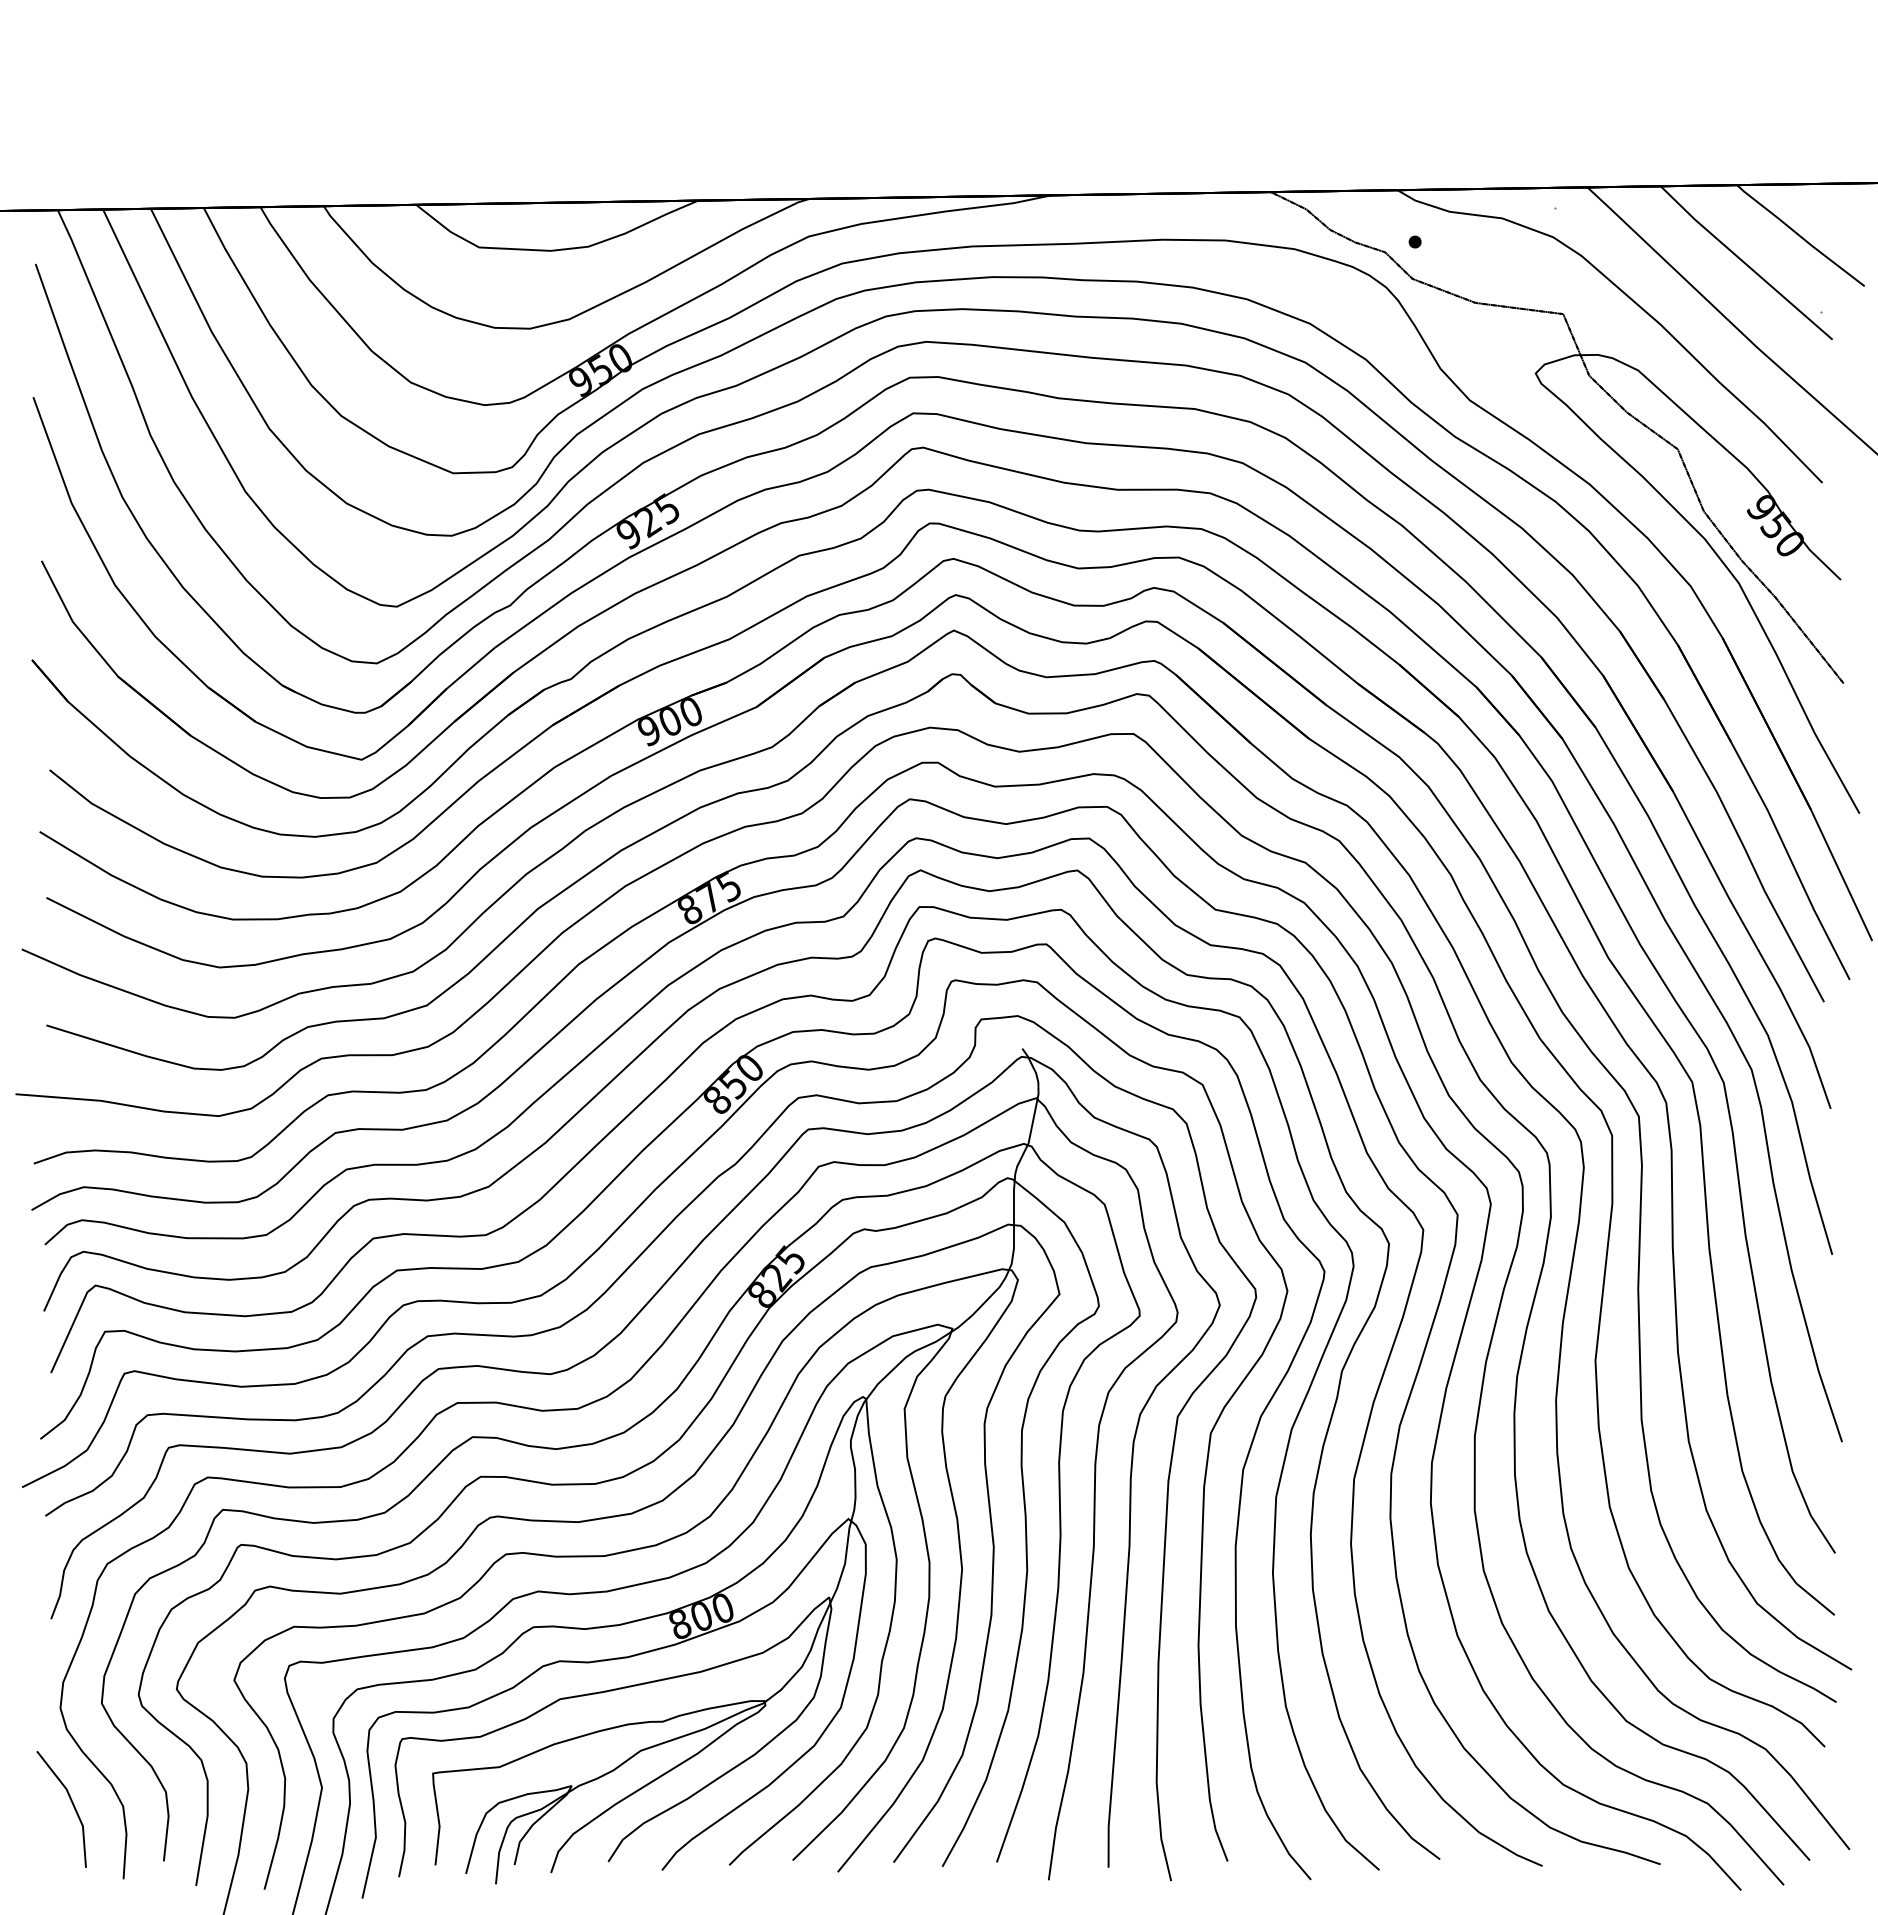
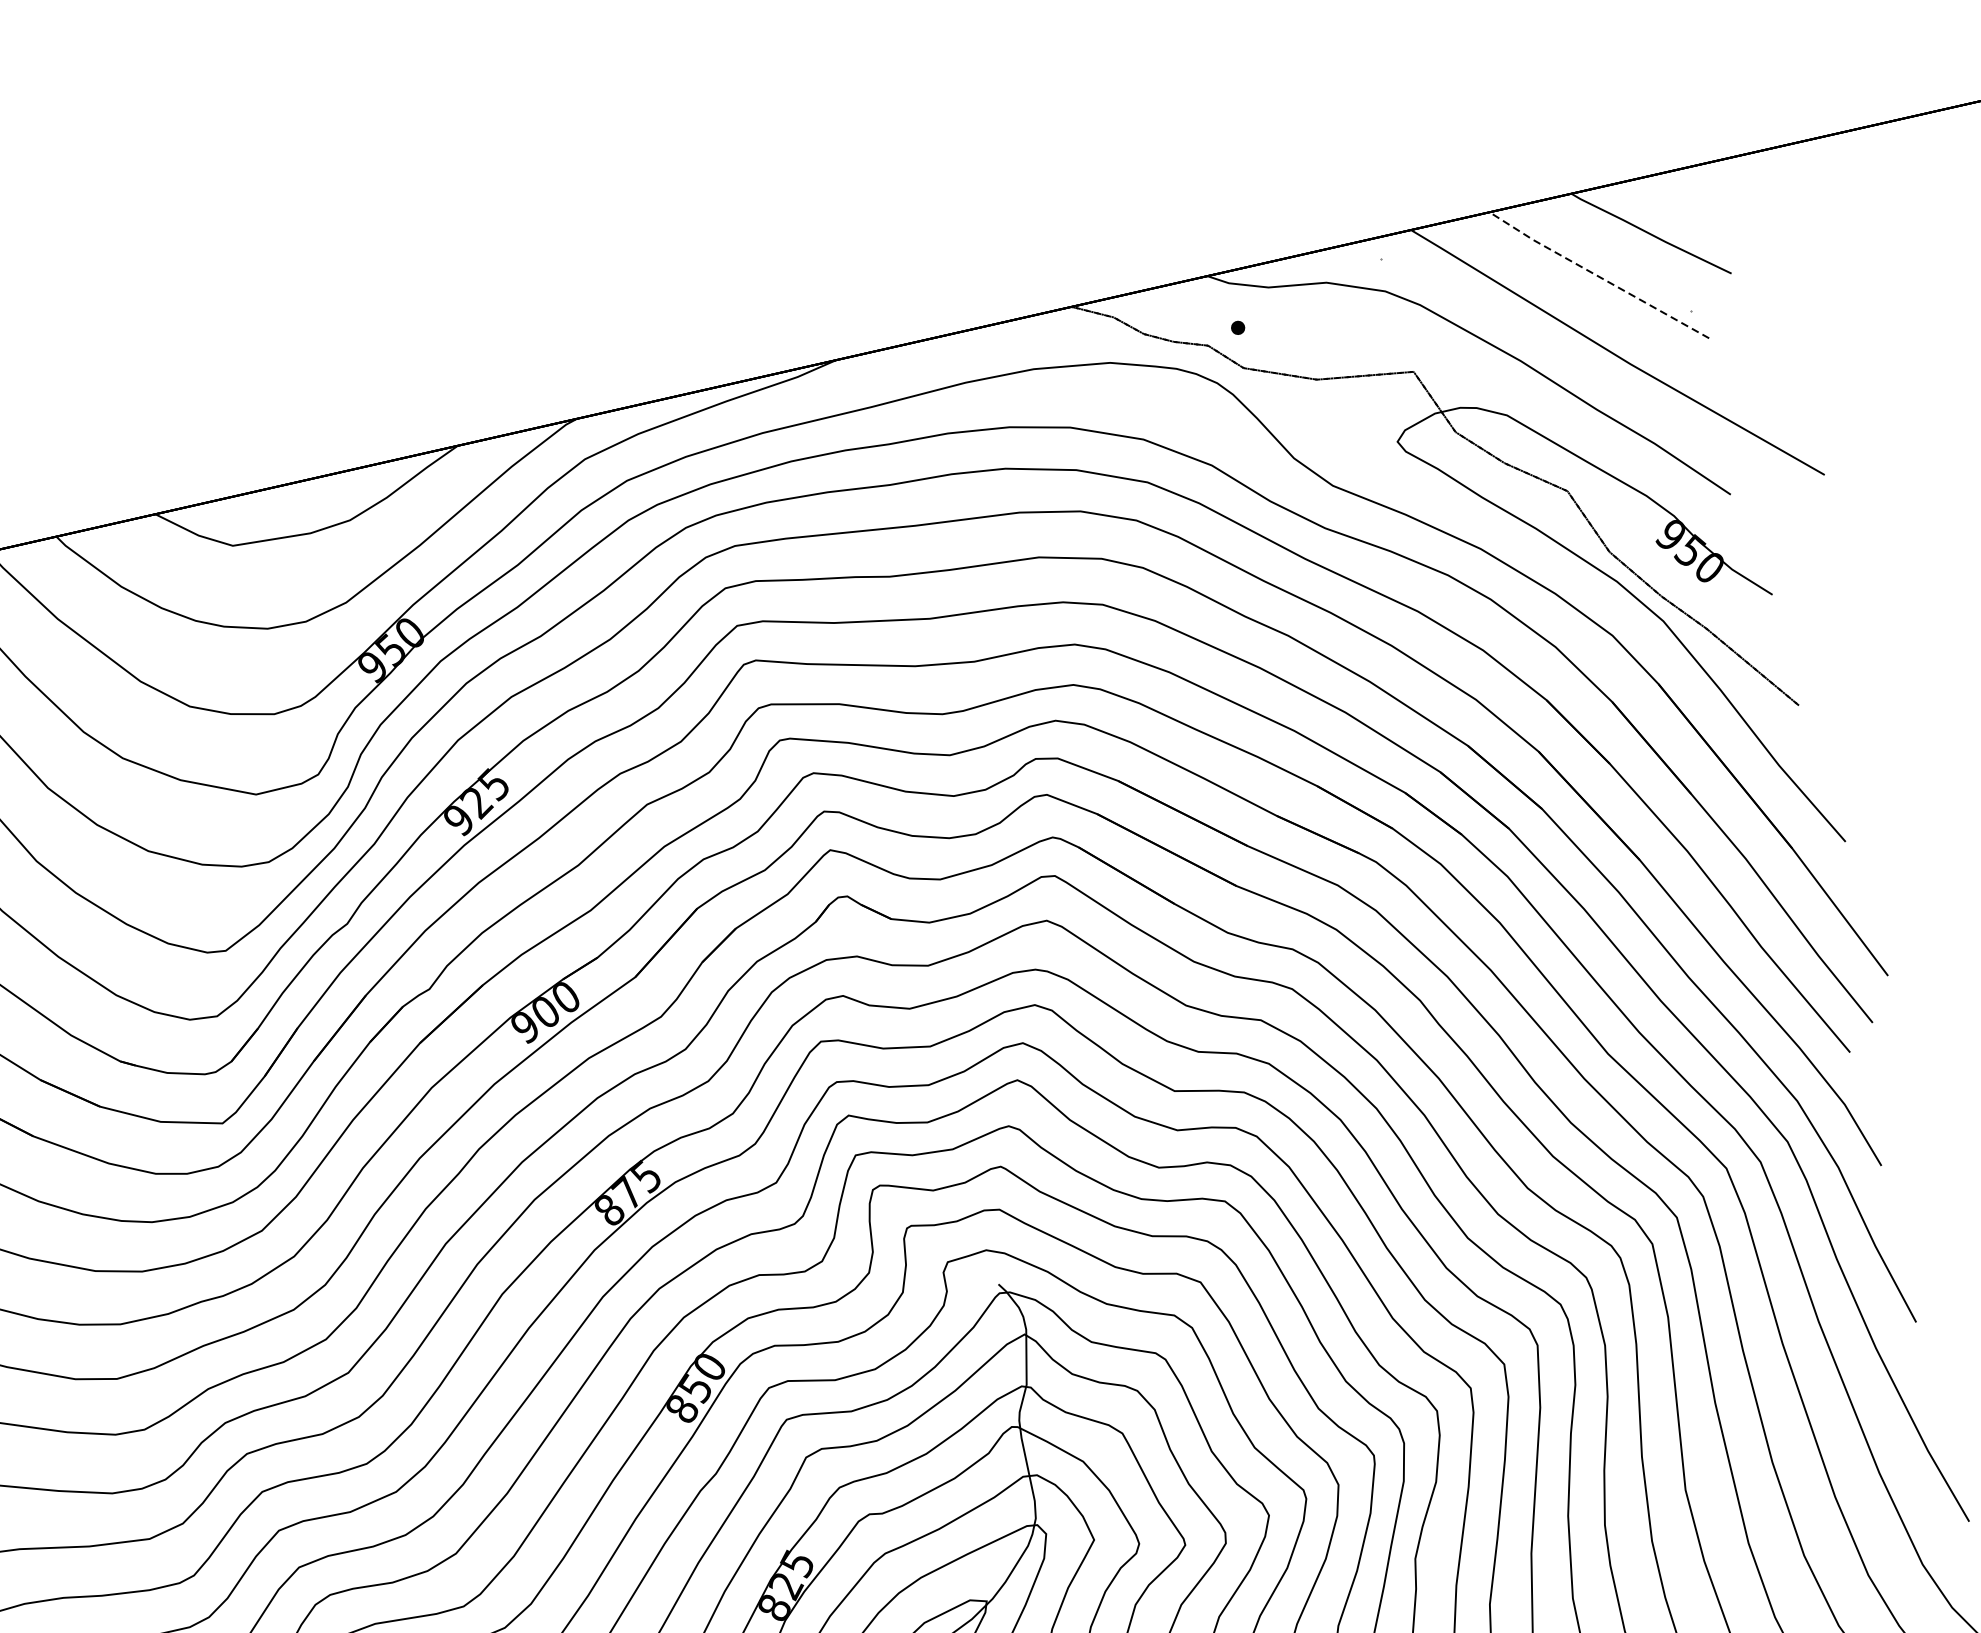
line: (1745, 263) -> (1598, 276), solid -> dashed

